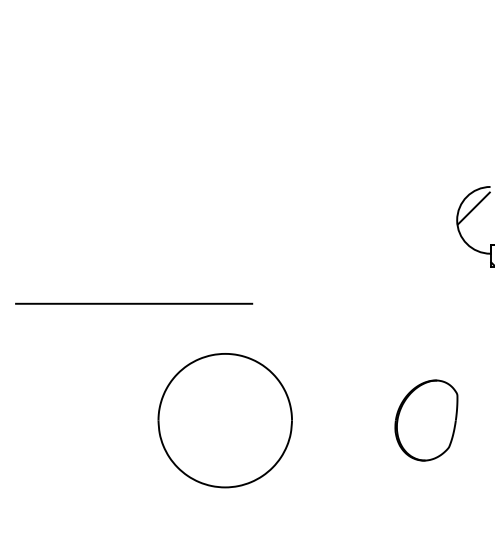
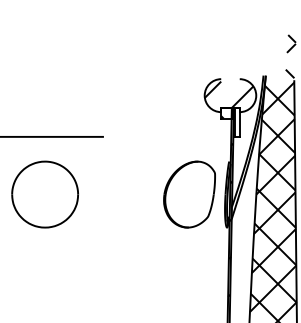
part: (223, 420) -> (44, 194), moved
part: (426, 420) -> (189, 194), size x1.67

